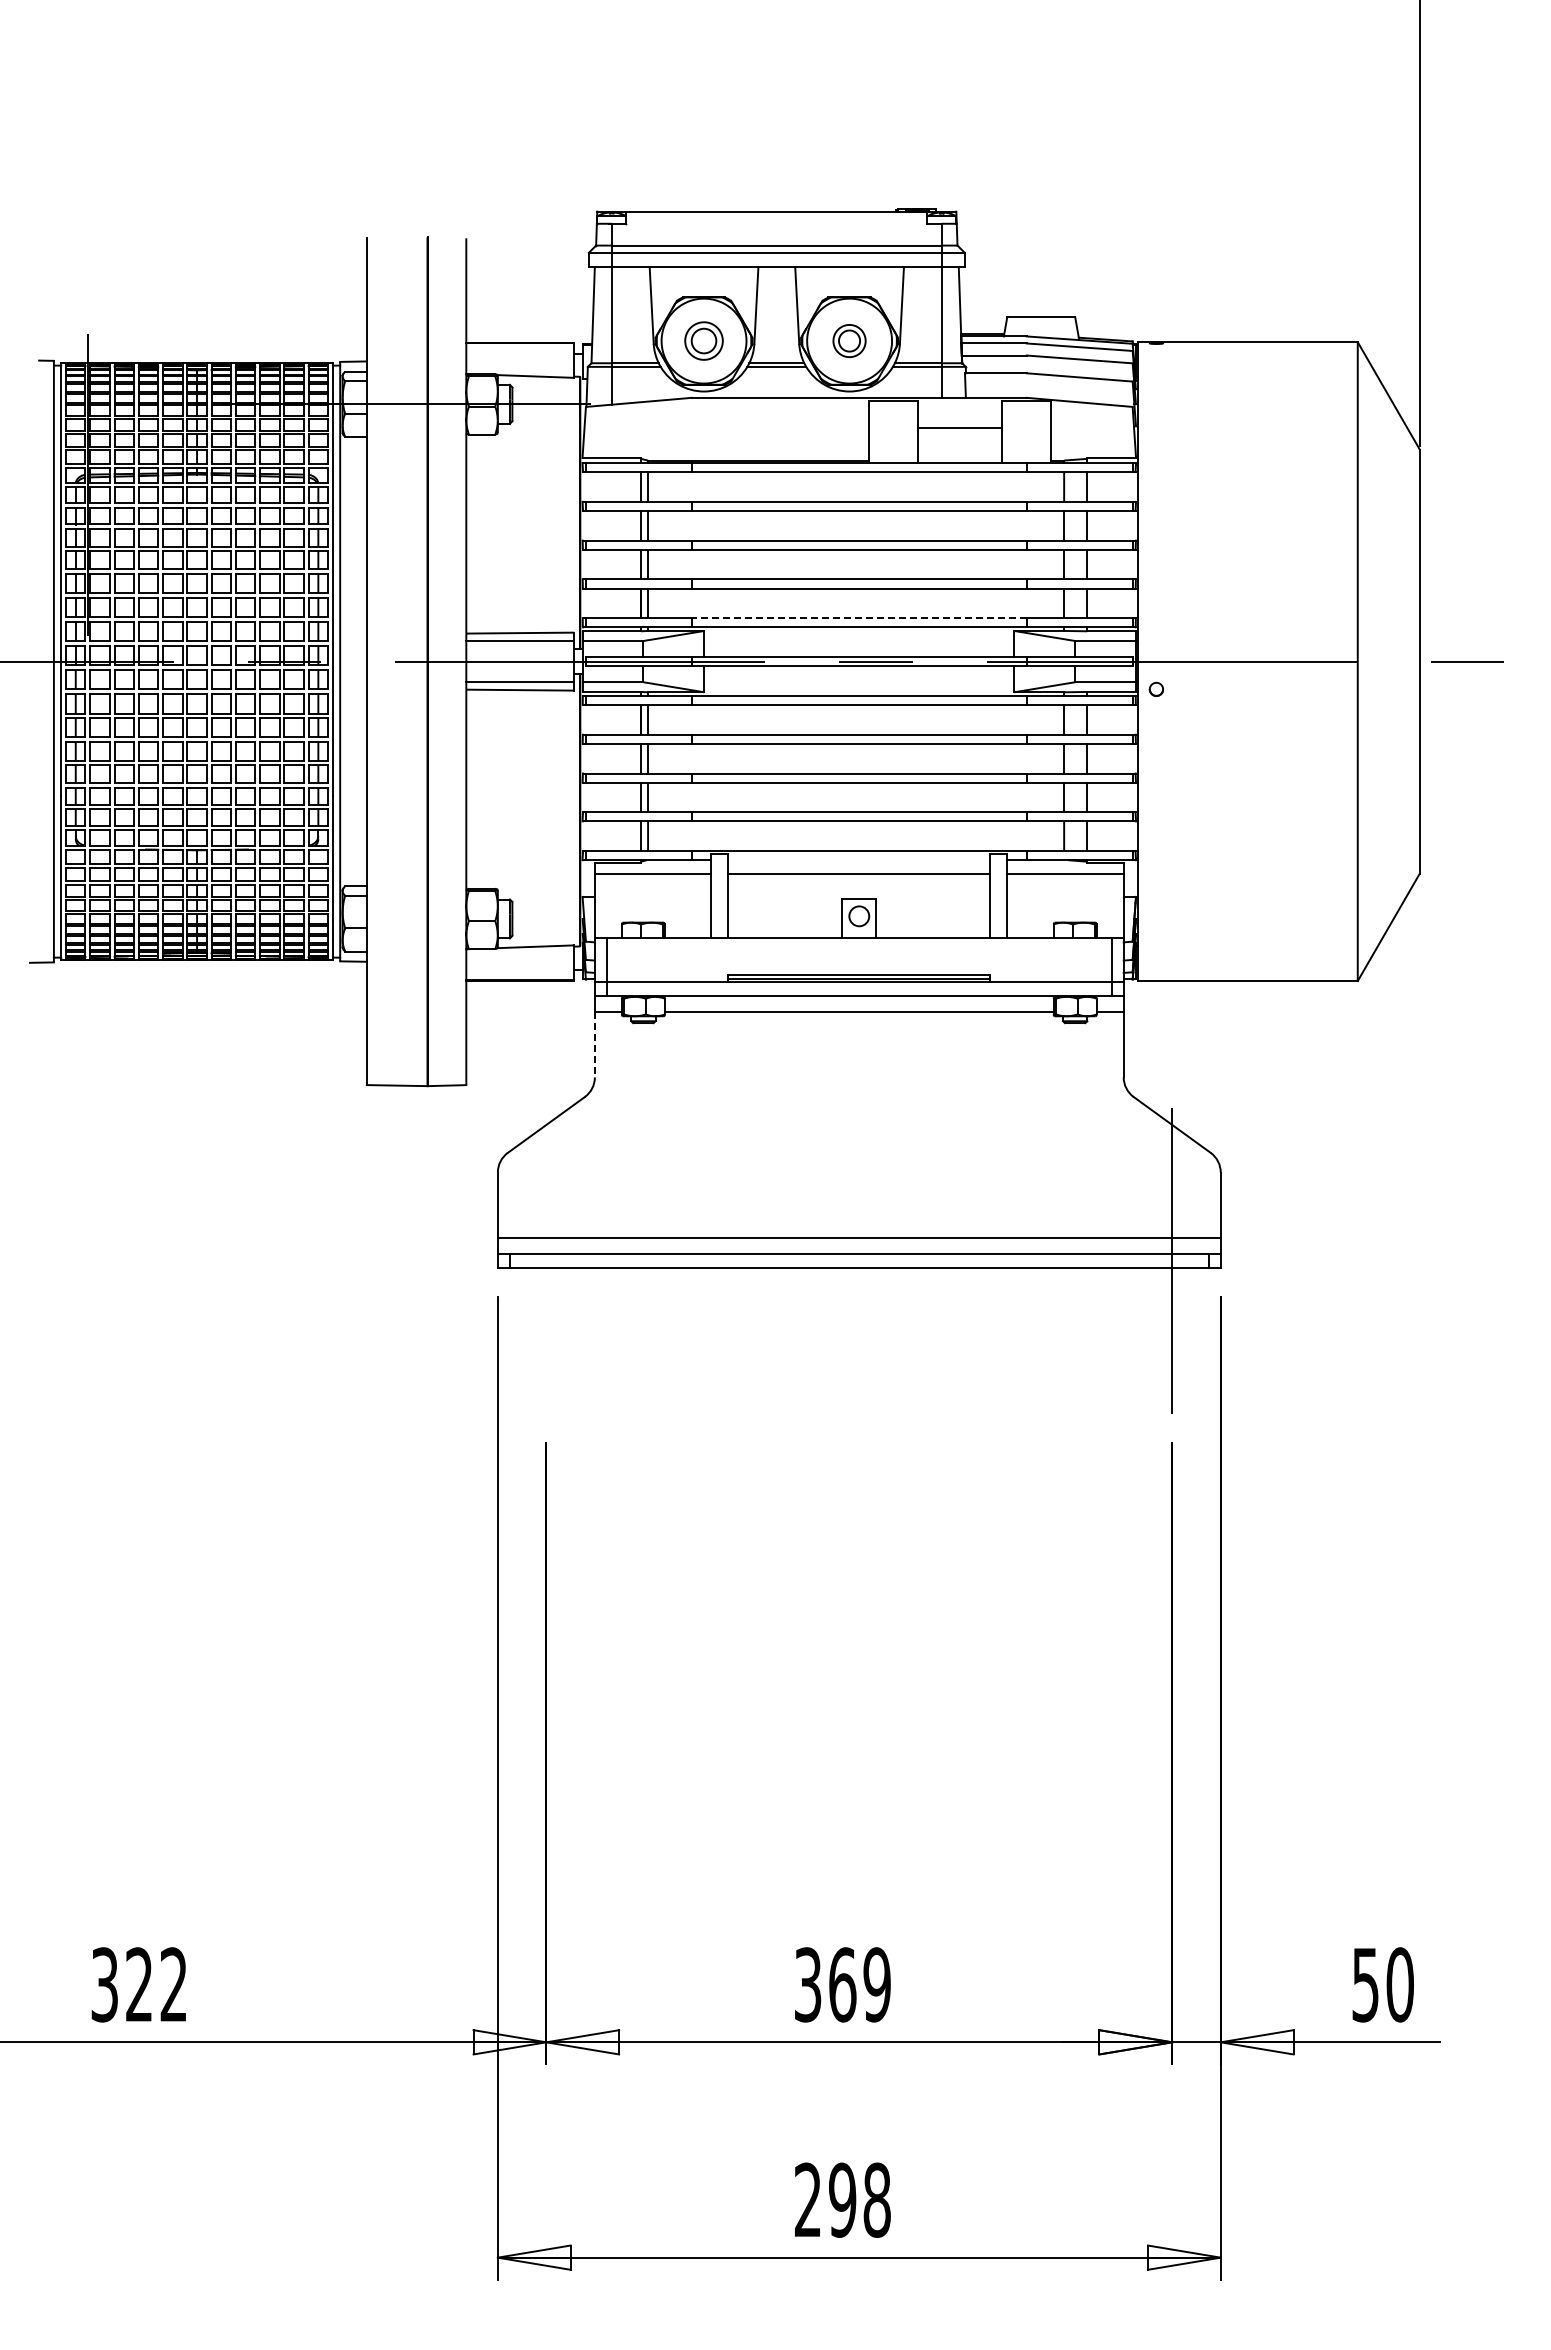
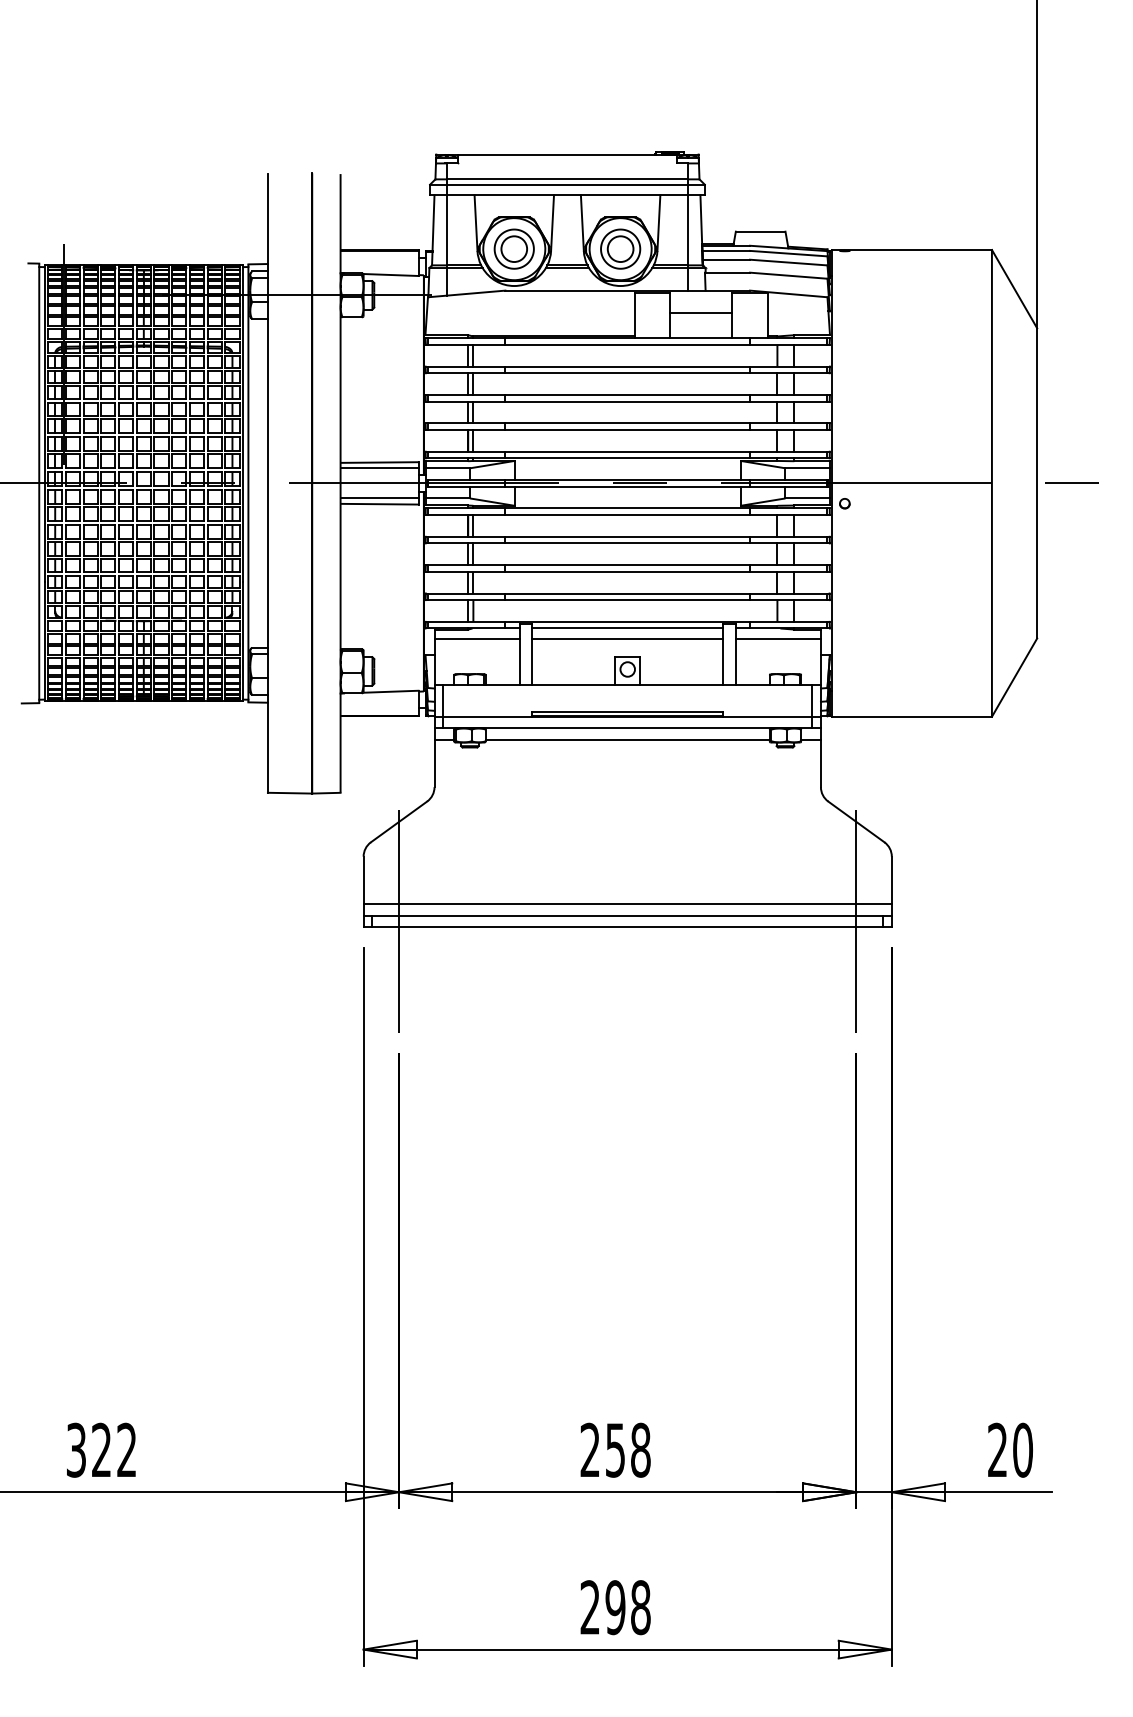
part: (703, 340) -> (513, 248), size x1.43
part: (849, 340) -> (620, 248), size x1.67
line: (858, 618) -> (627, 451), dashed -> solid
line: (859, 860) -> (627, 628), added
line: (594, 1044) -> (434, 763), dashed -> solid
line: (546, 1260) -> (399, 920), added
text: (842, 1984) -> (615, 1450), 369 -> 258
text: (1365, 1984) -> (997, 1450), 50 -> 20

